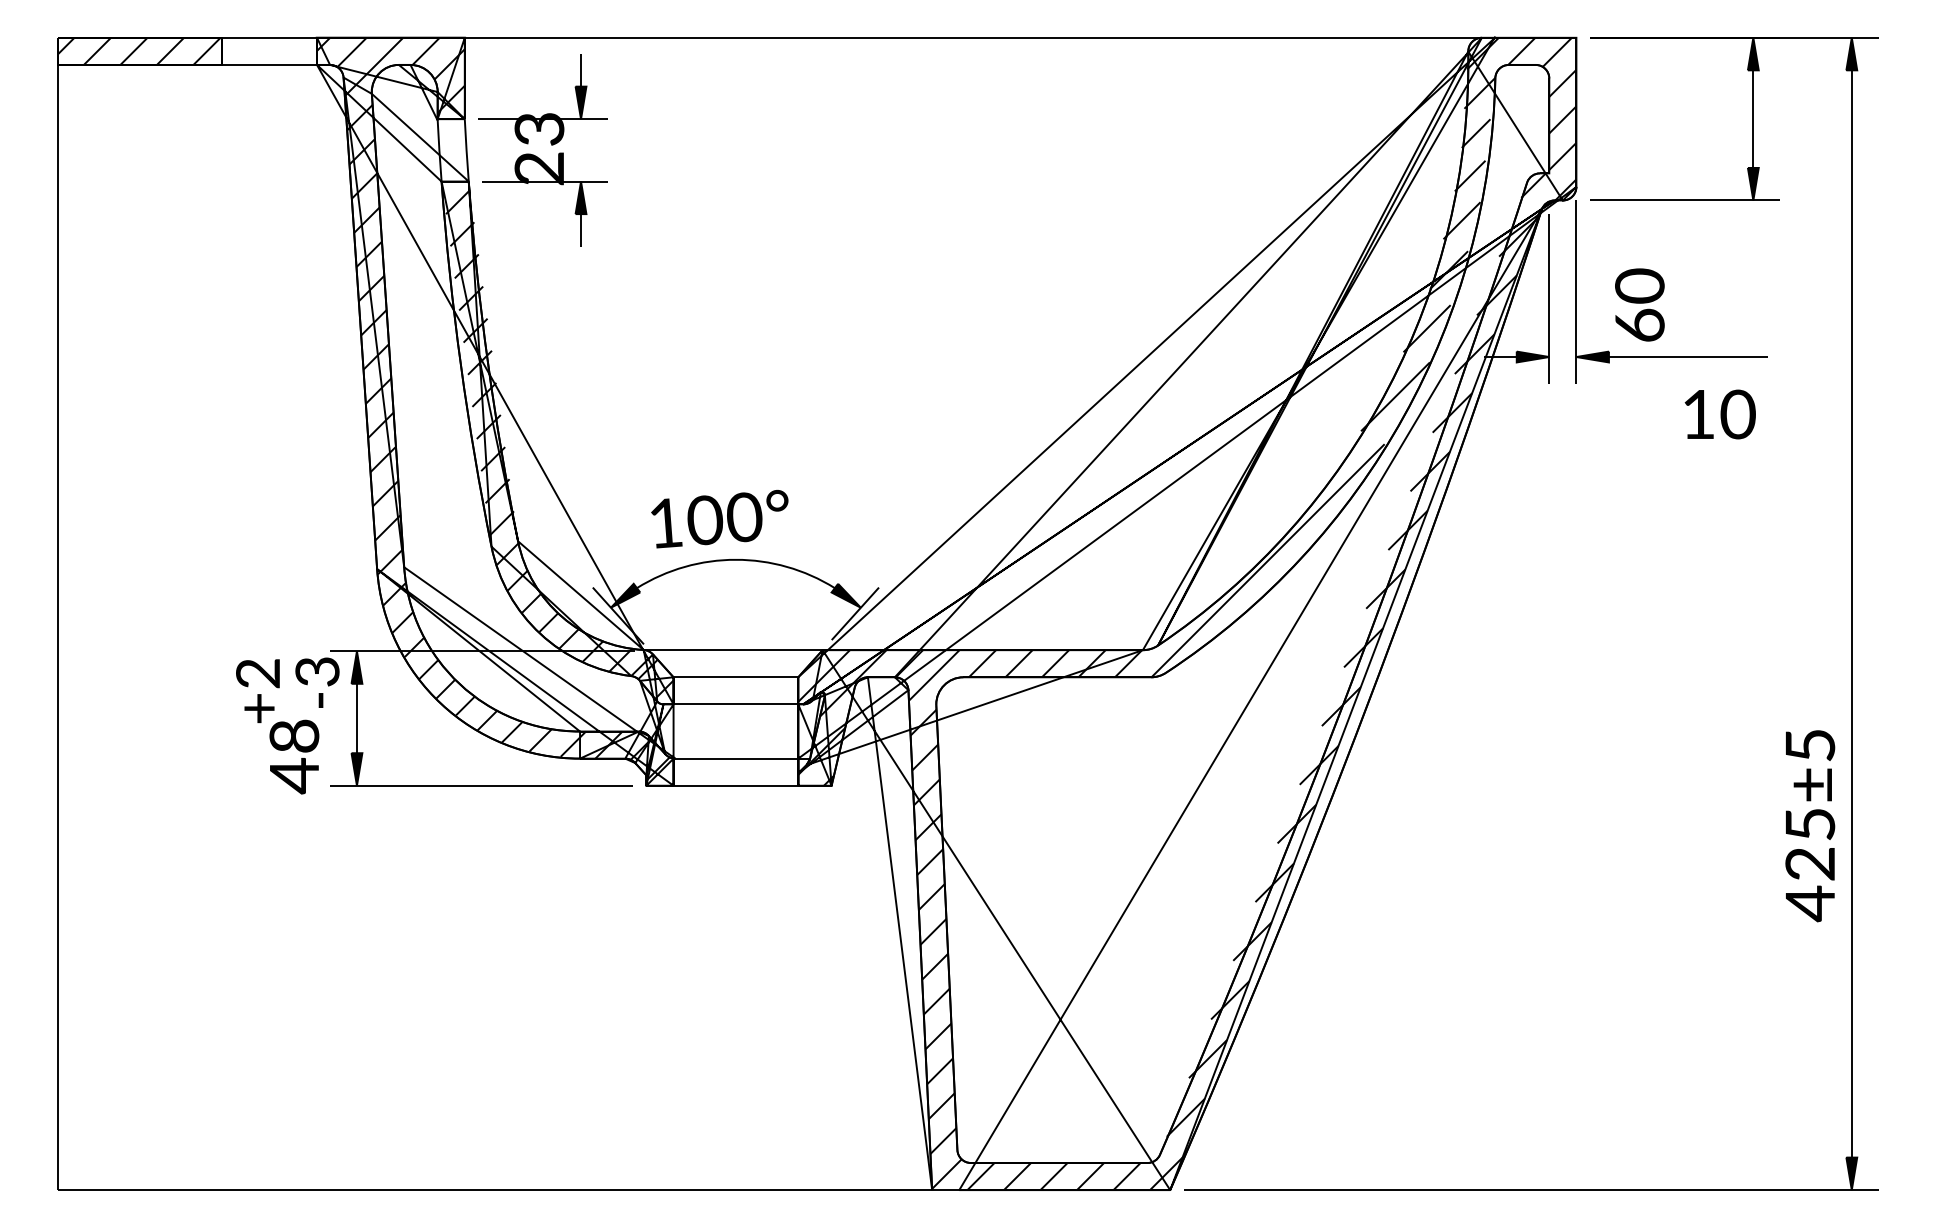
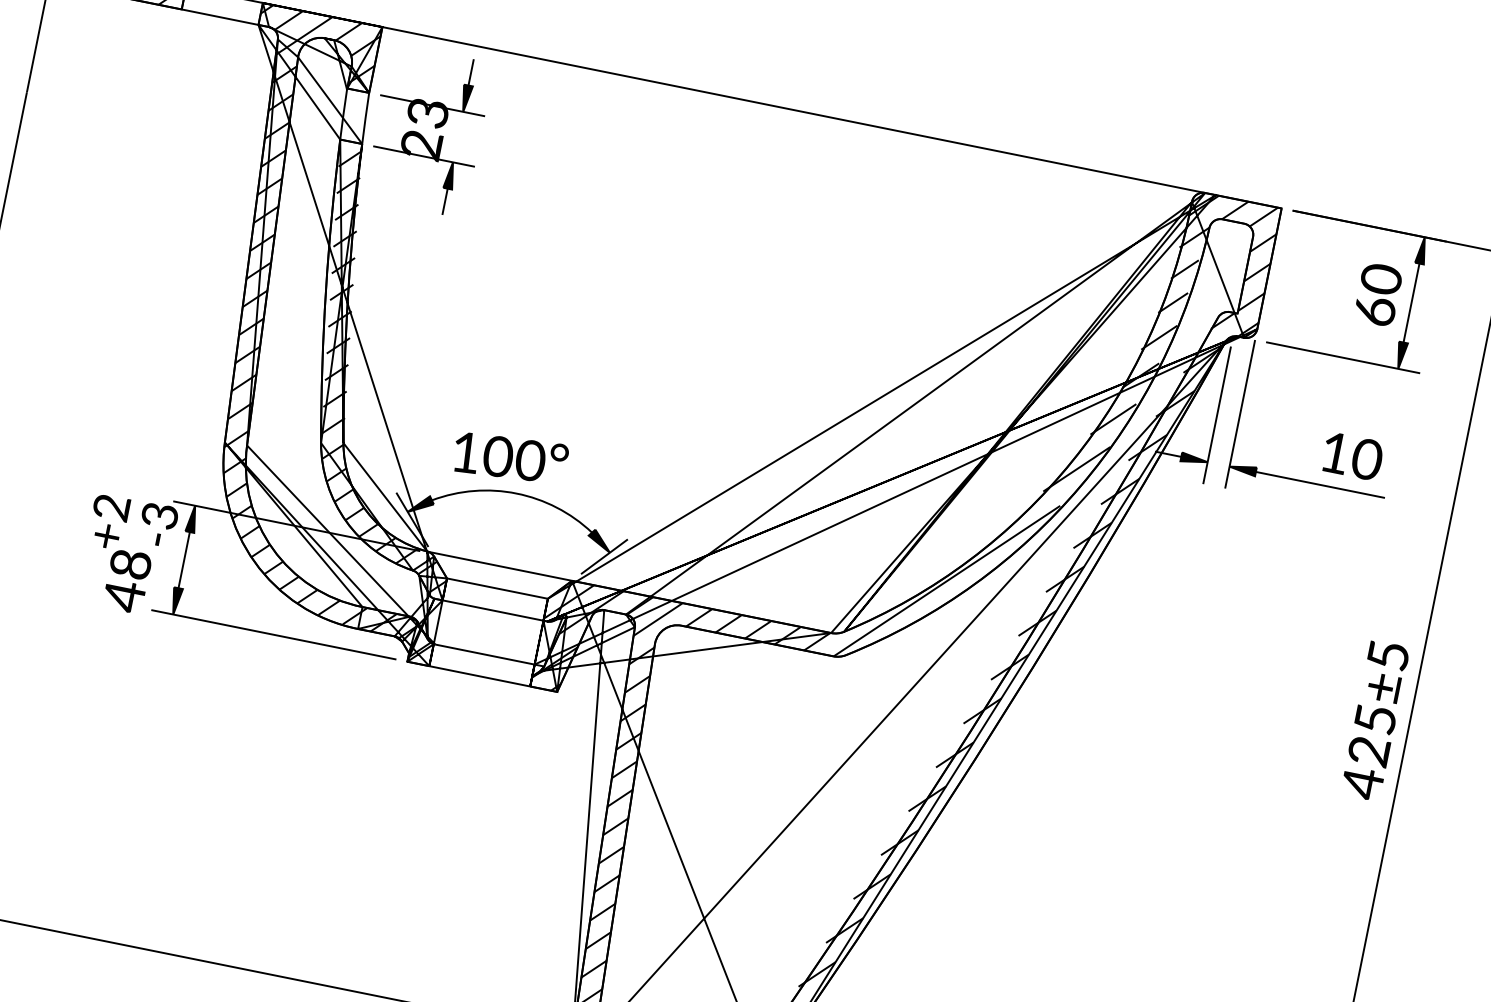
text: (1639, 304) -> (1378, 294), moved
text: (1719, 414) -> (1352, 456), moved
text: (1810, 826) -> (1375, 721), moved

